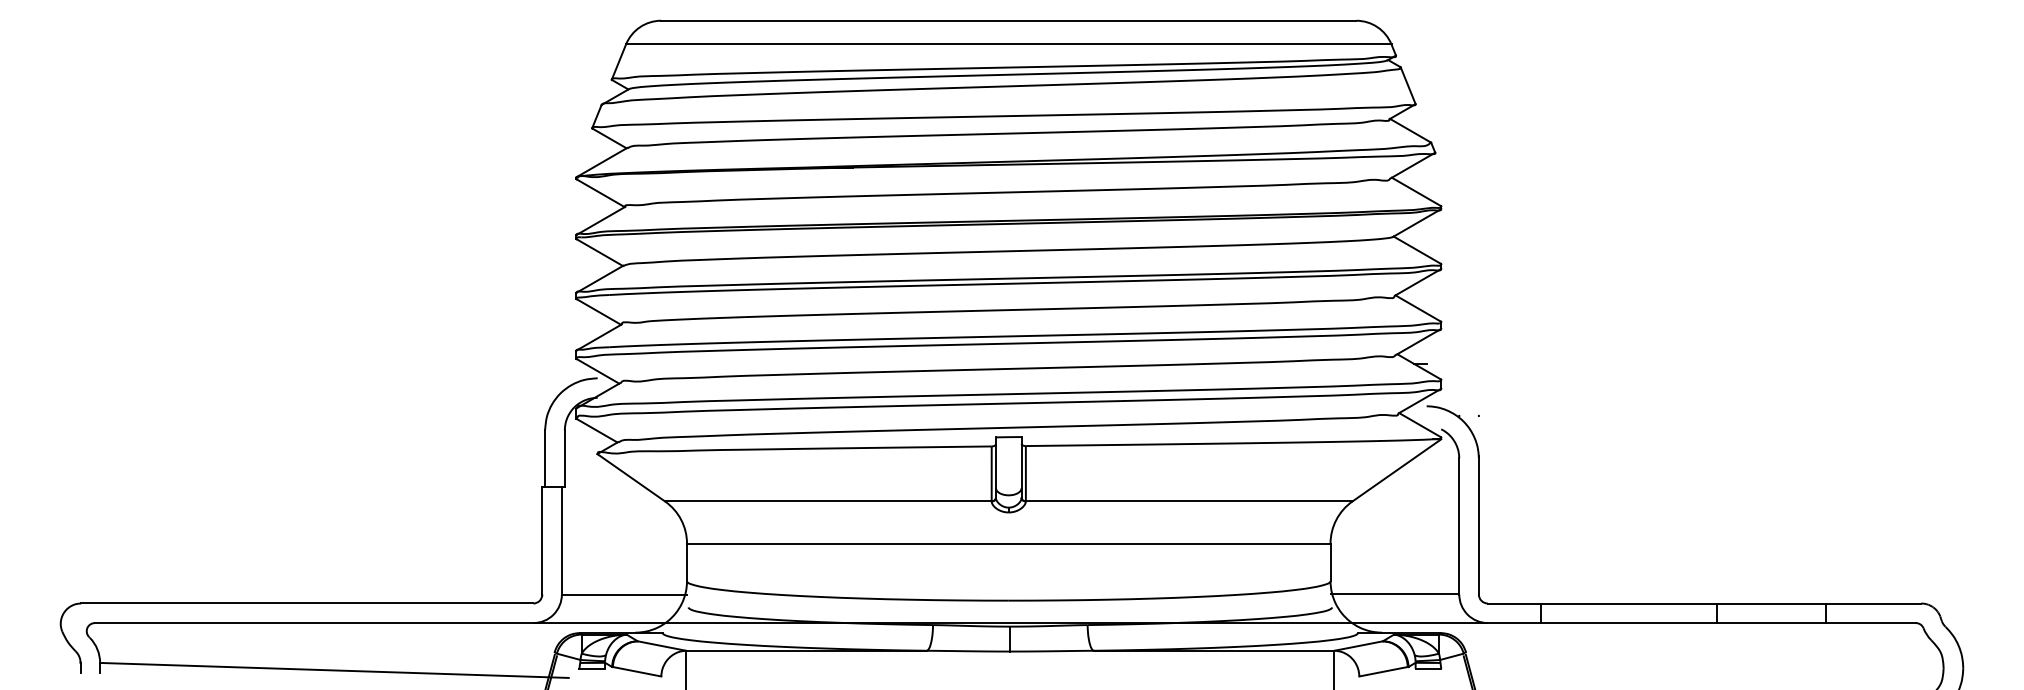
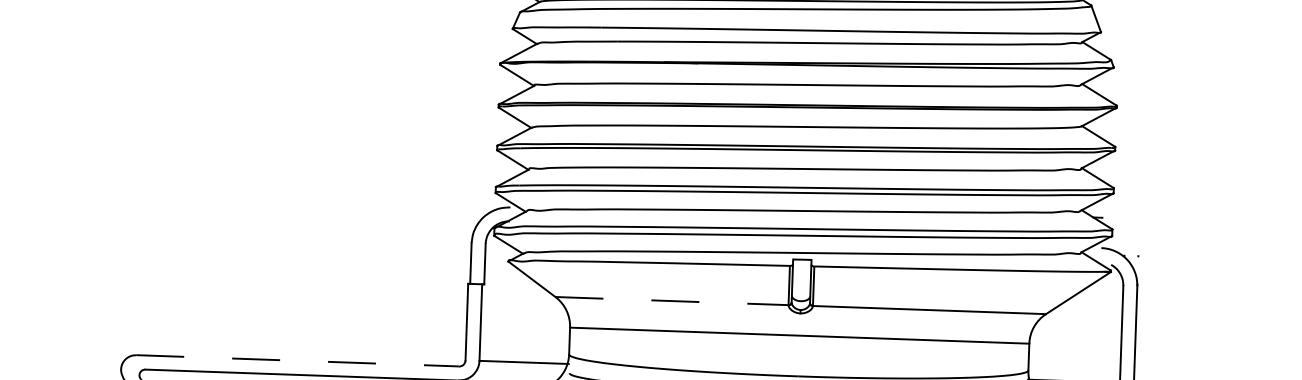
line: (828, 501) -> (672, 301), solid -> dashed
line: (307, 603) -> (297, 360), solid -> dashed

